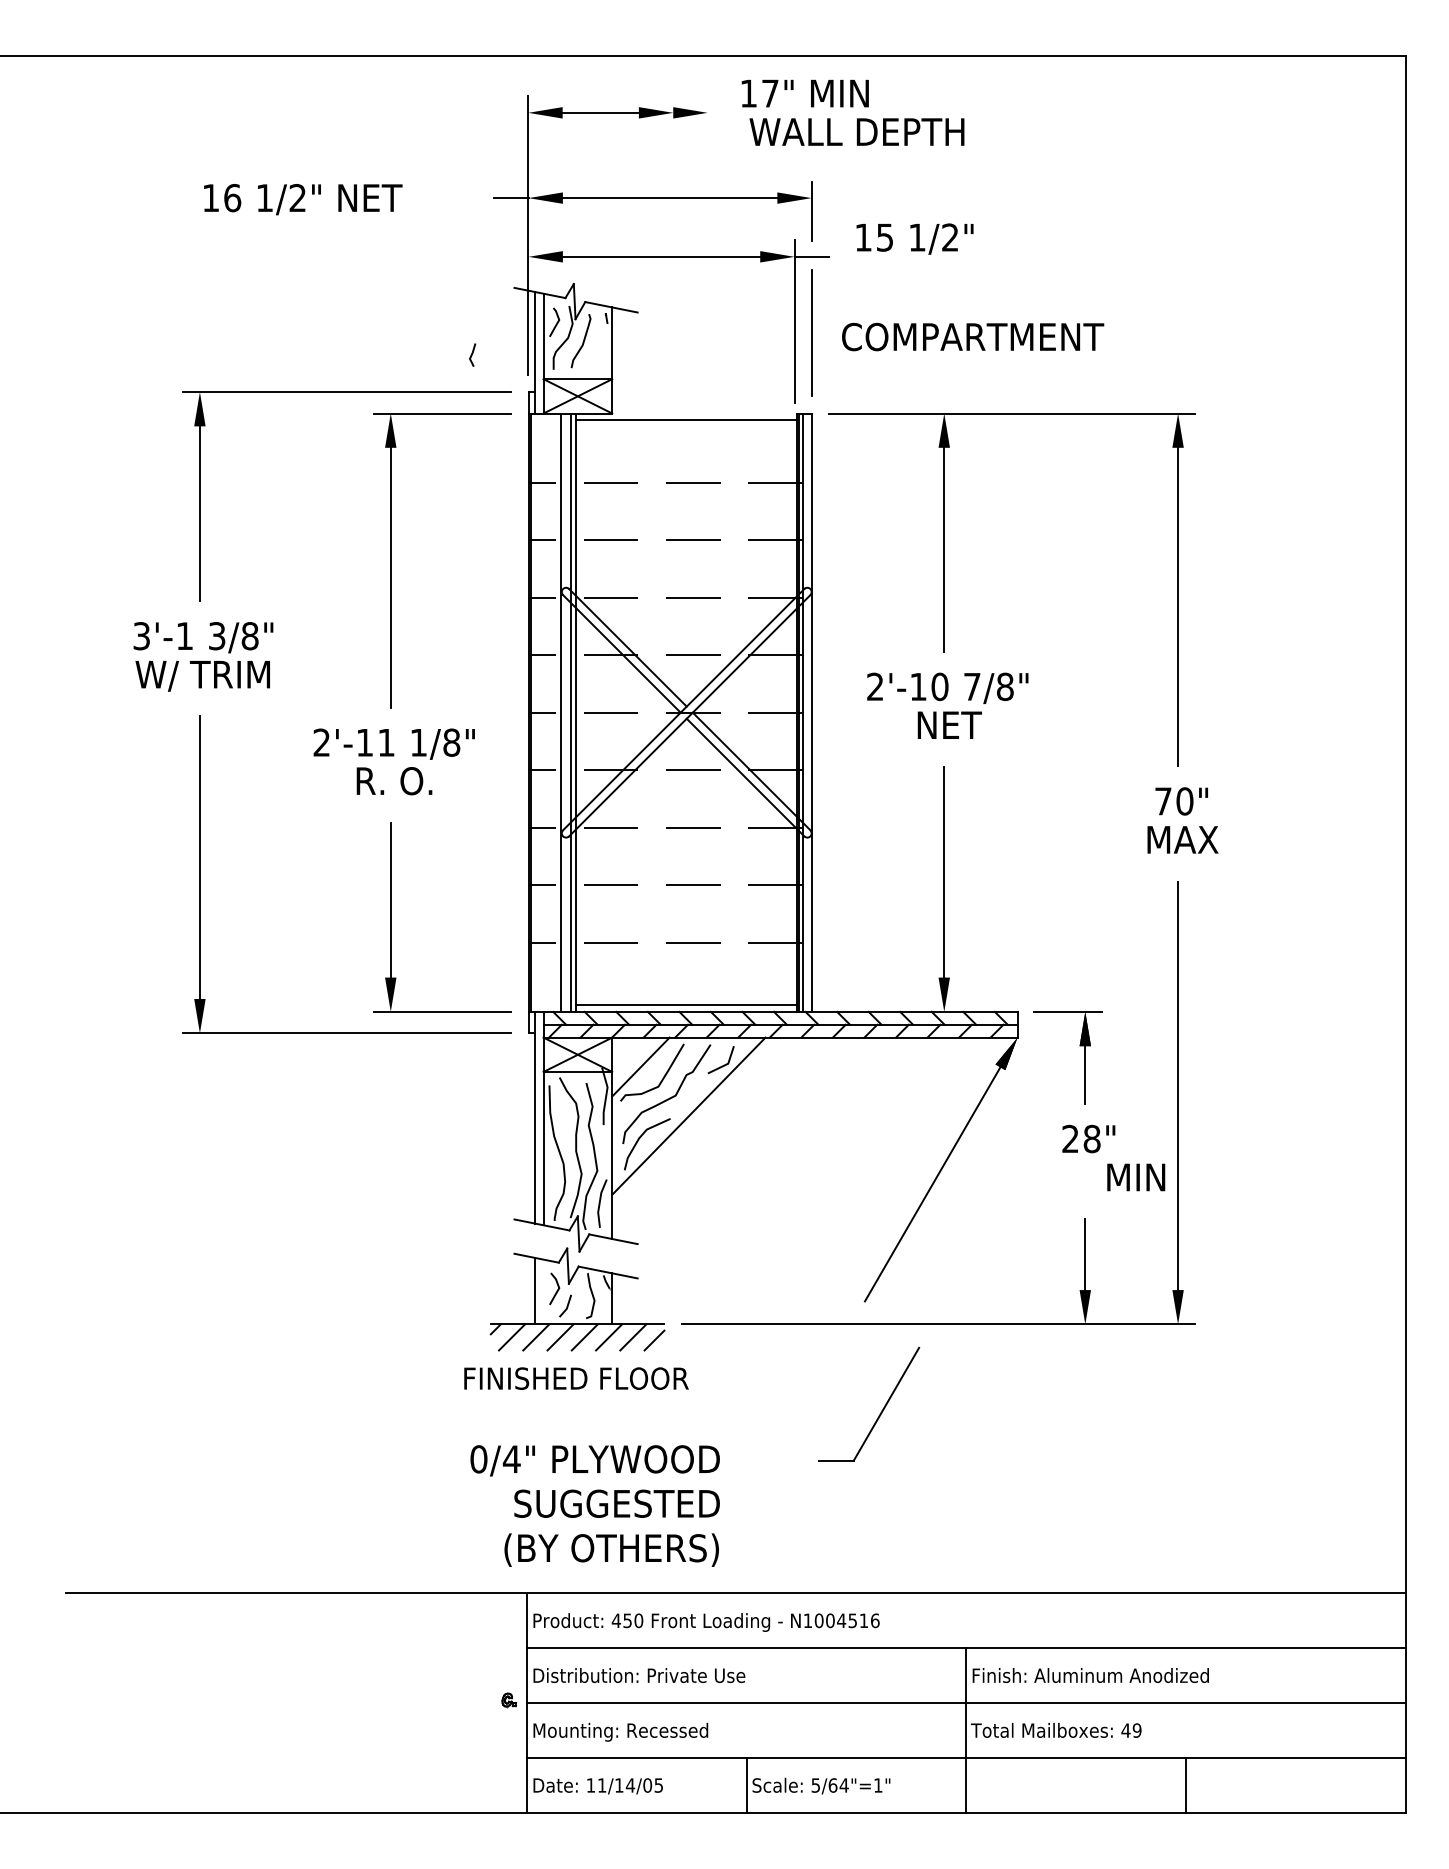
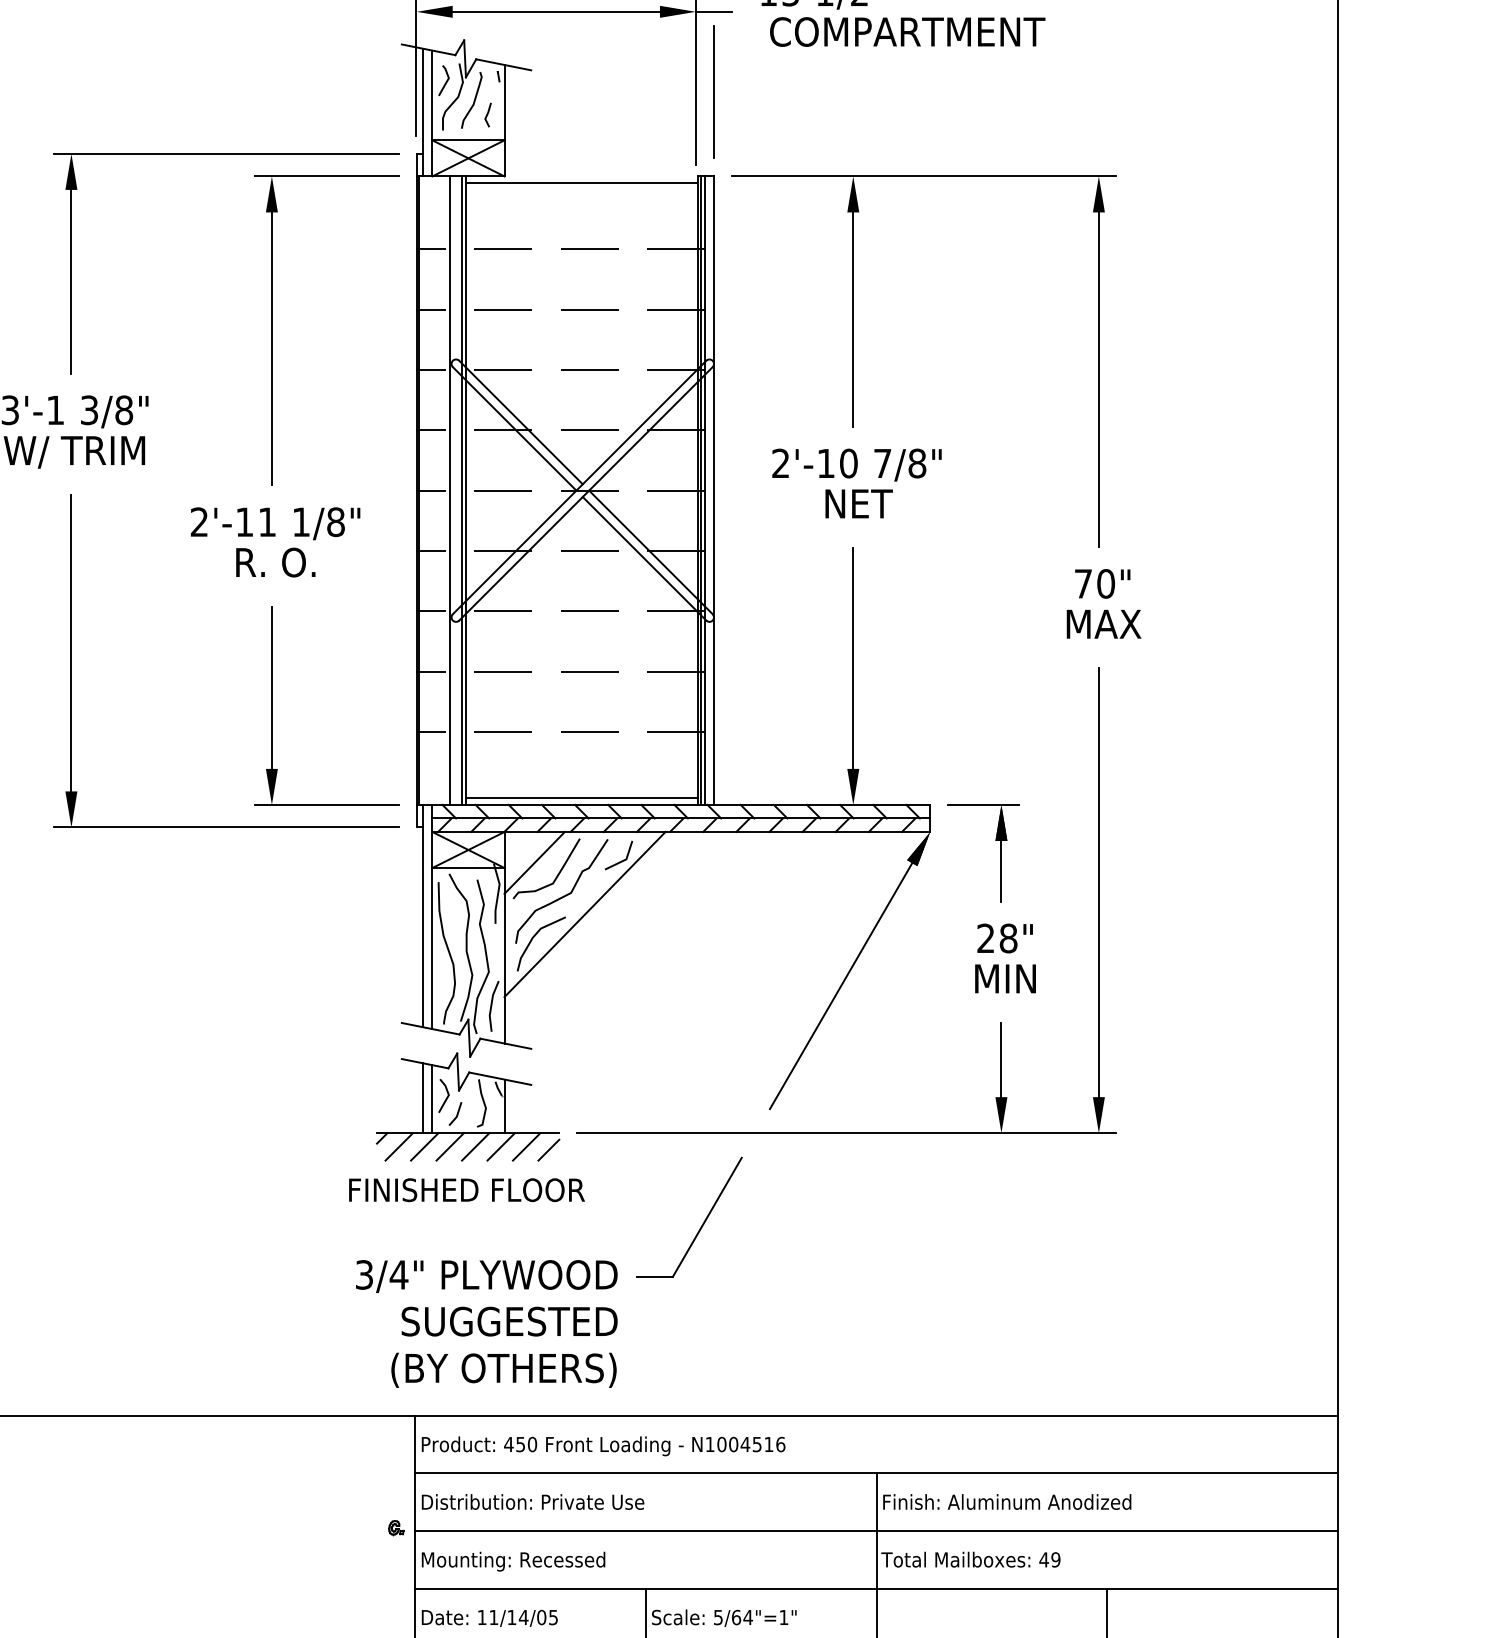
text: (973, 336) -> (908, 31), moved
line: (472, 354) -> (487, 114), moved
text: (1136, 1177) -> (1005, 978), moved
line: (543, 1291) -> (432, 1098), added
part: (881, 1410) -> (702, 1223), moved
text: (478, 1459) -> (364, 1275), 0/4" -> 3/4"

